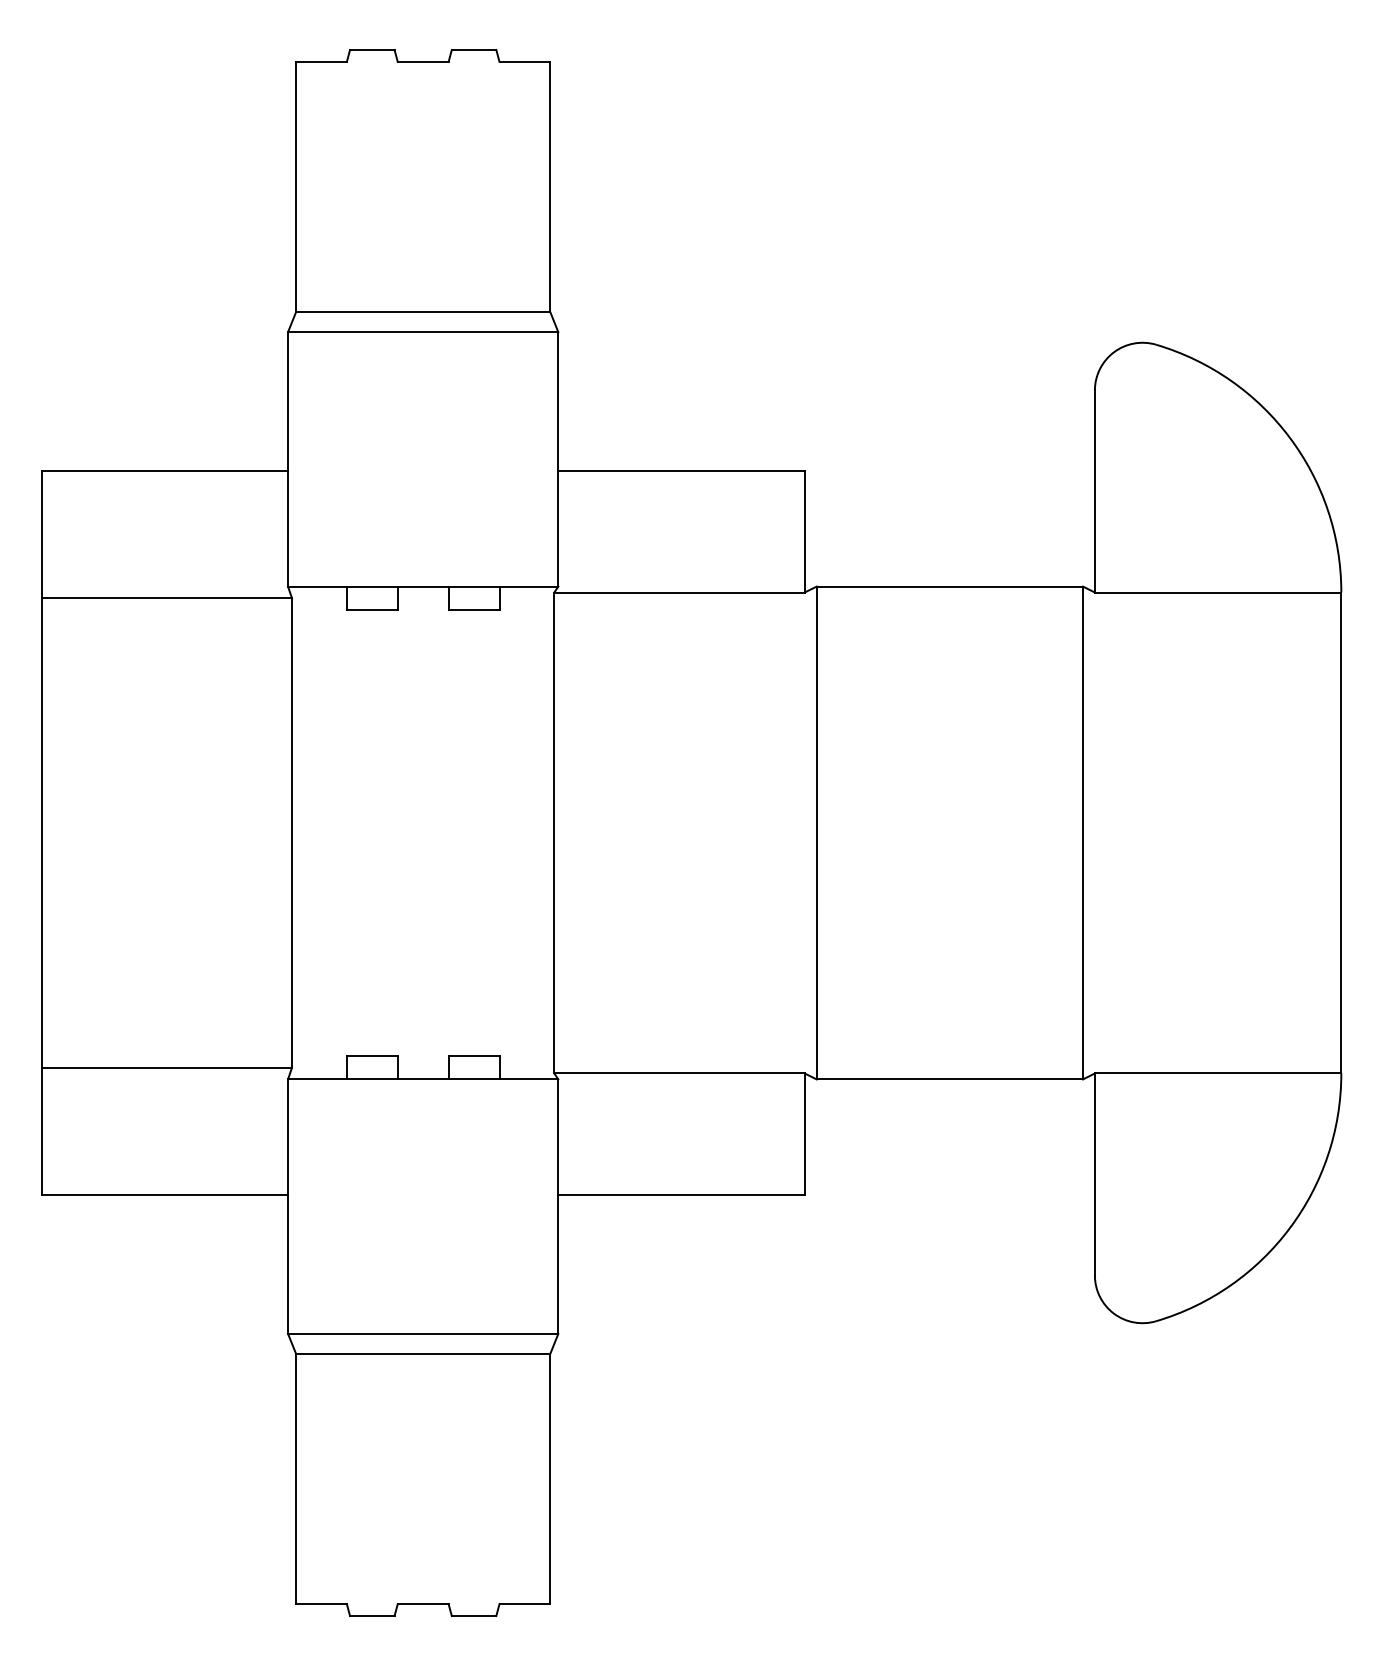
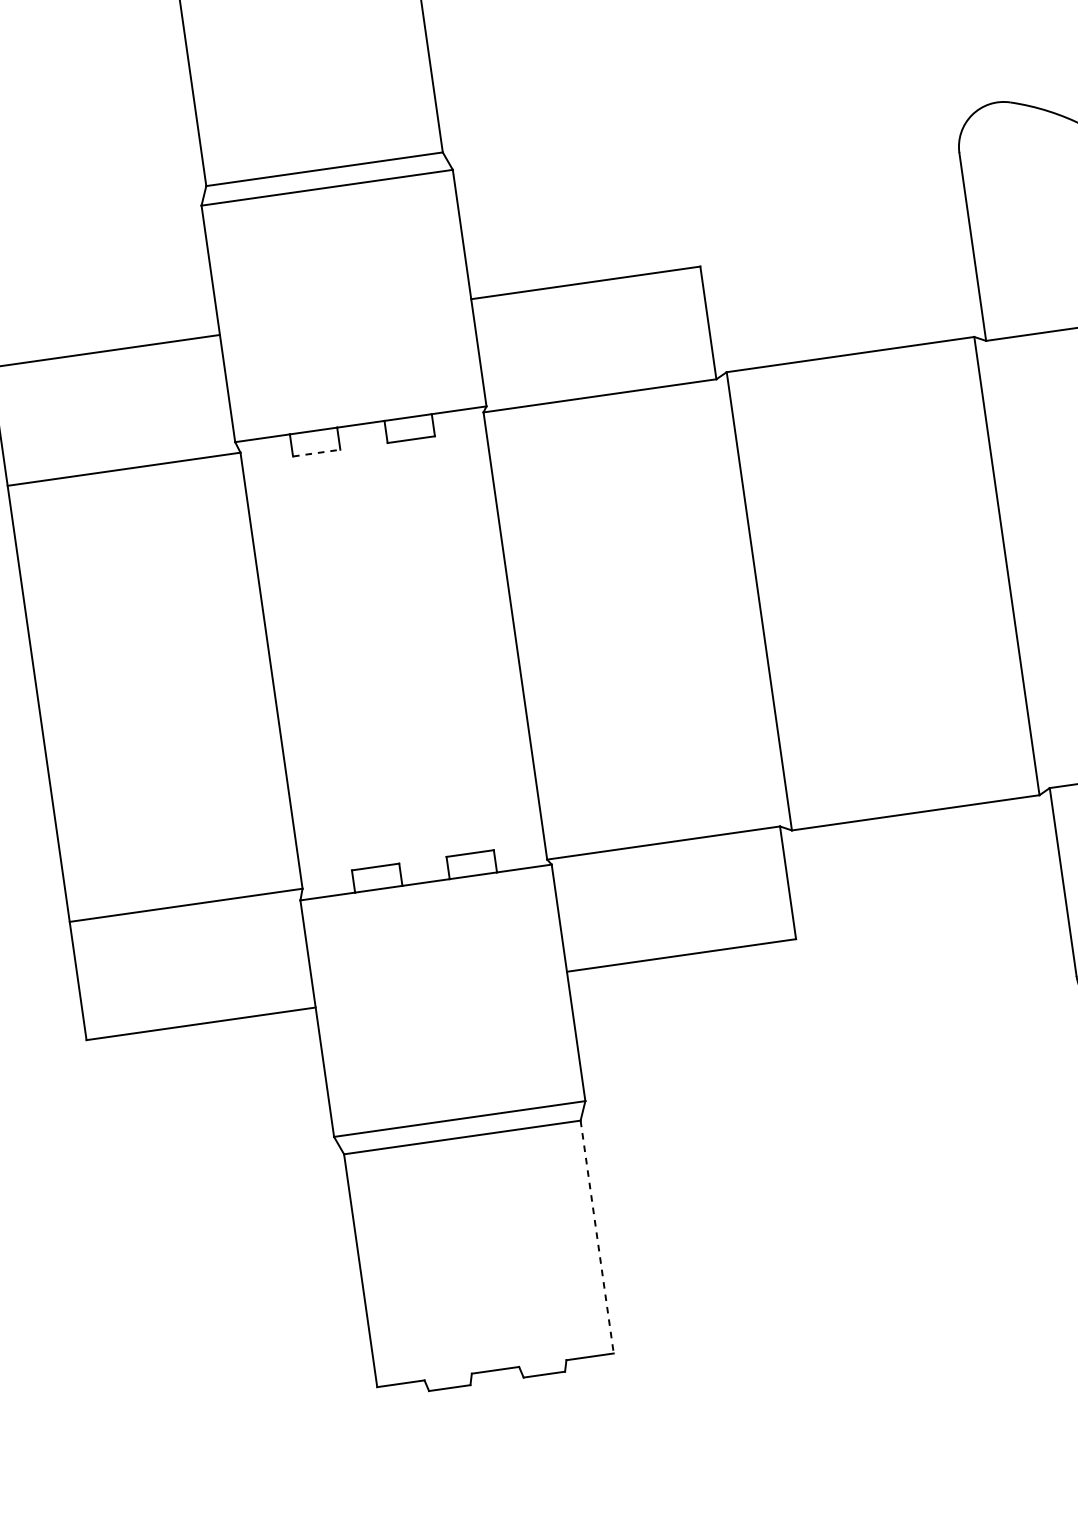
line: (372, 610) -> (316, 453), solid -> dashed
line: (550, 1479) -> (597, 1237), solid -> dashed

